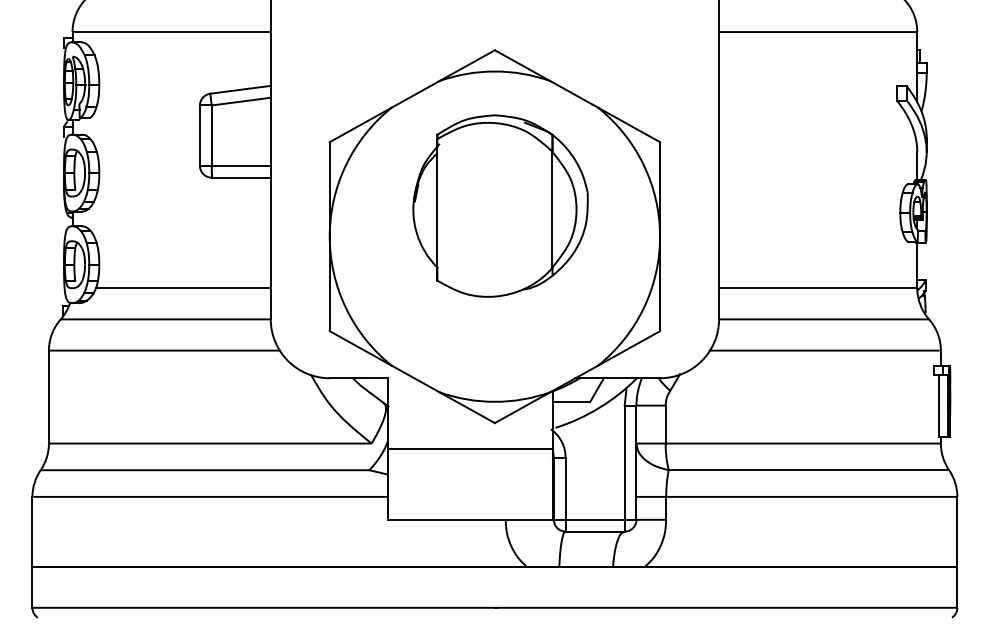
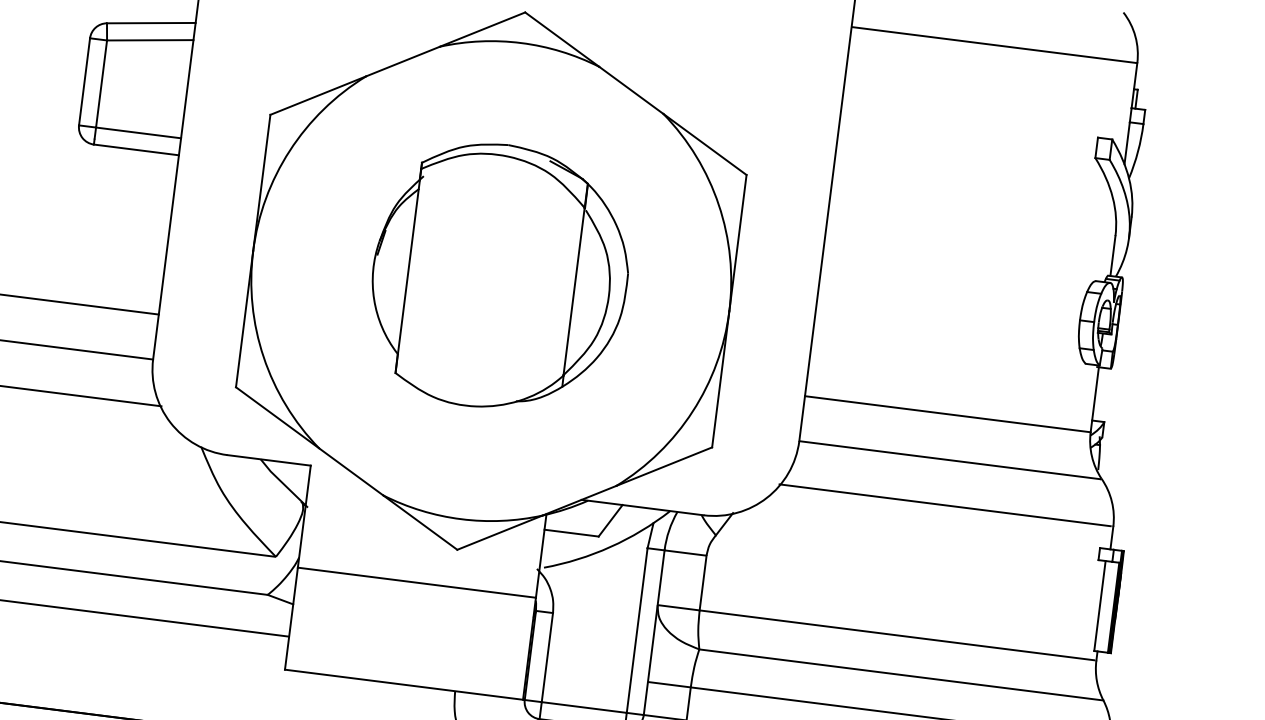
part: (500, 205) -> (500, 276), moved

